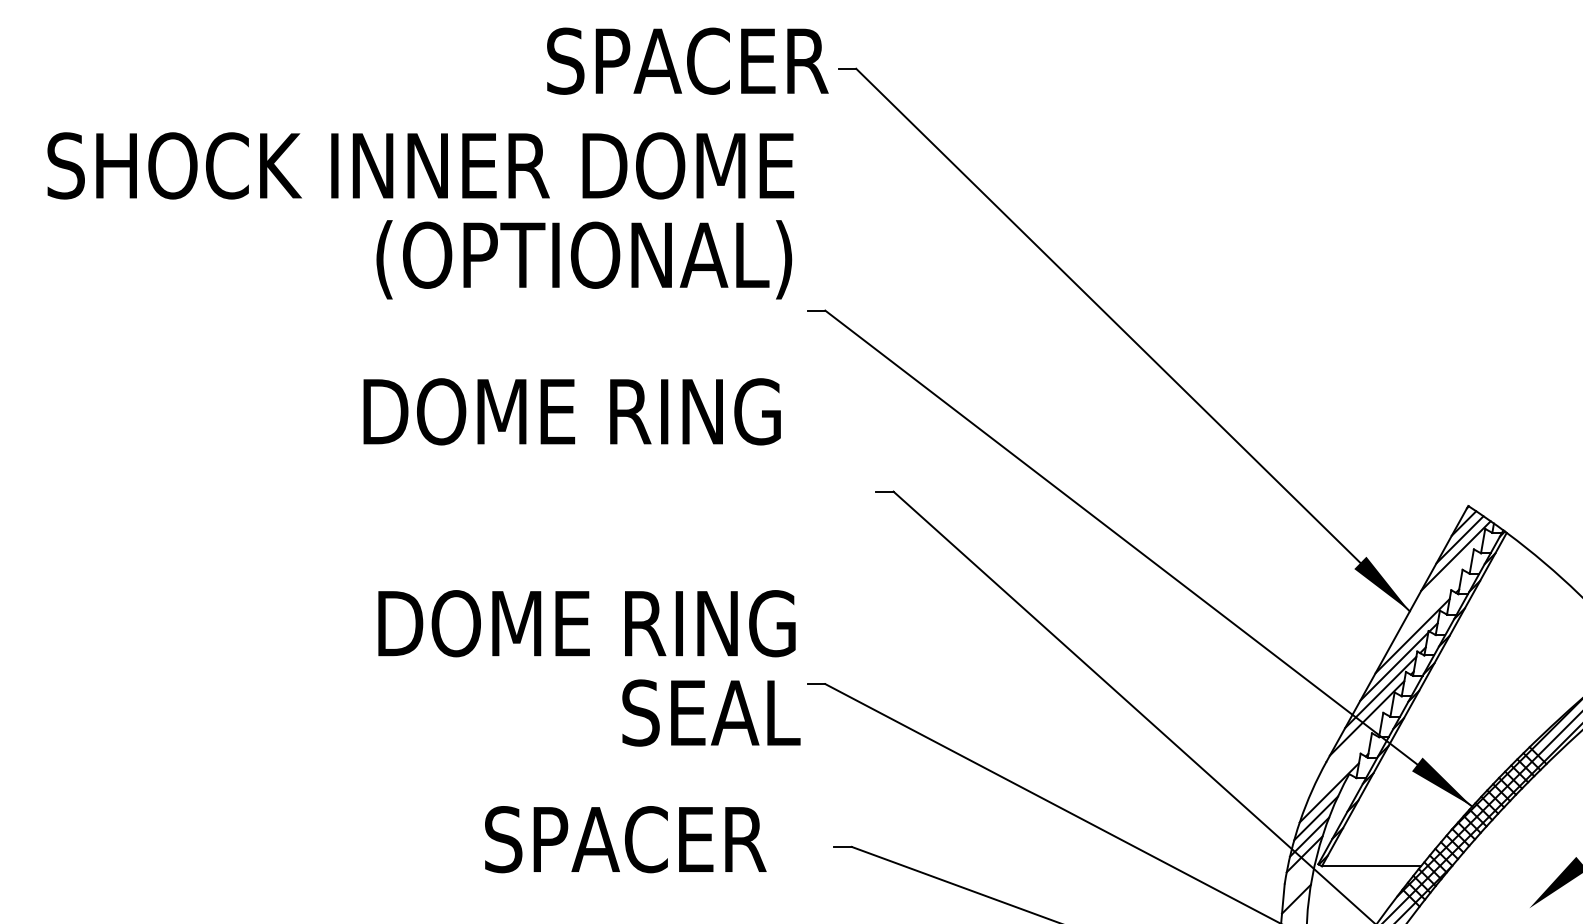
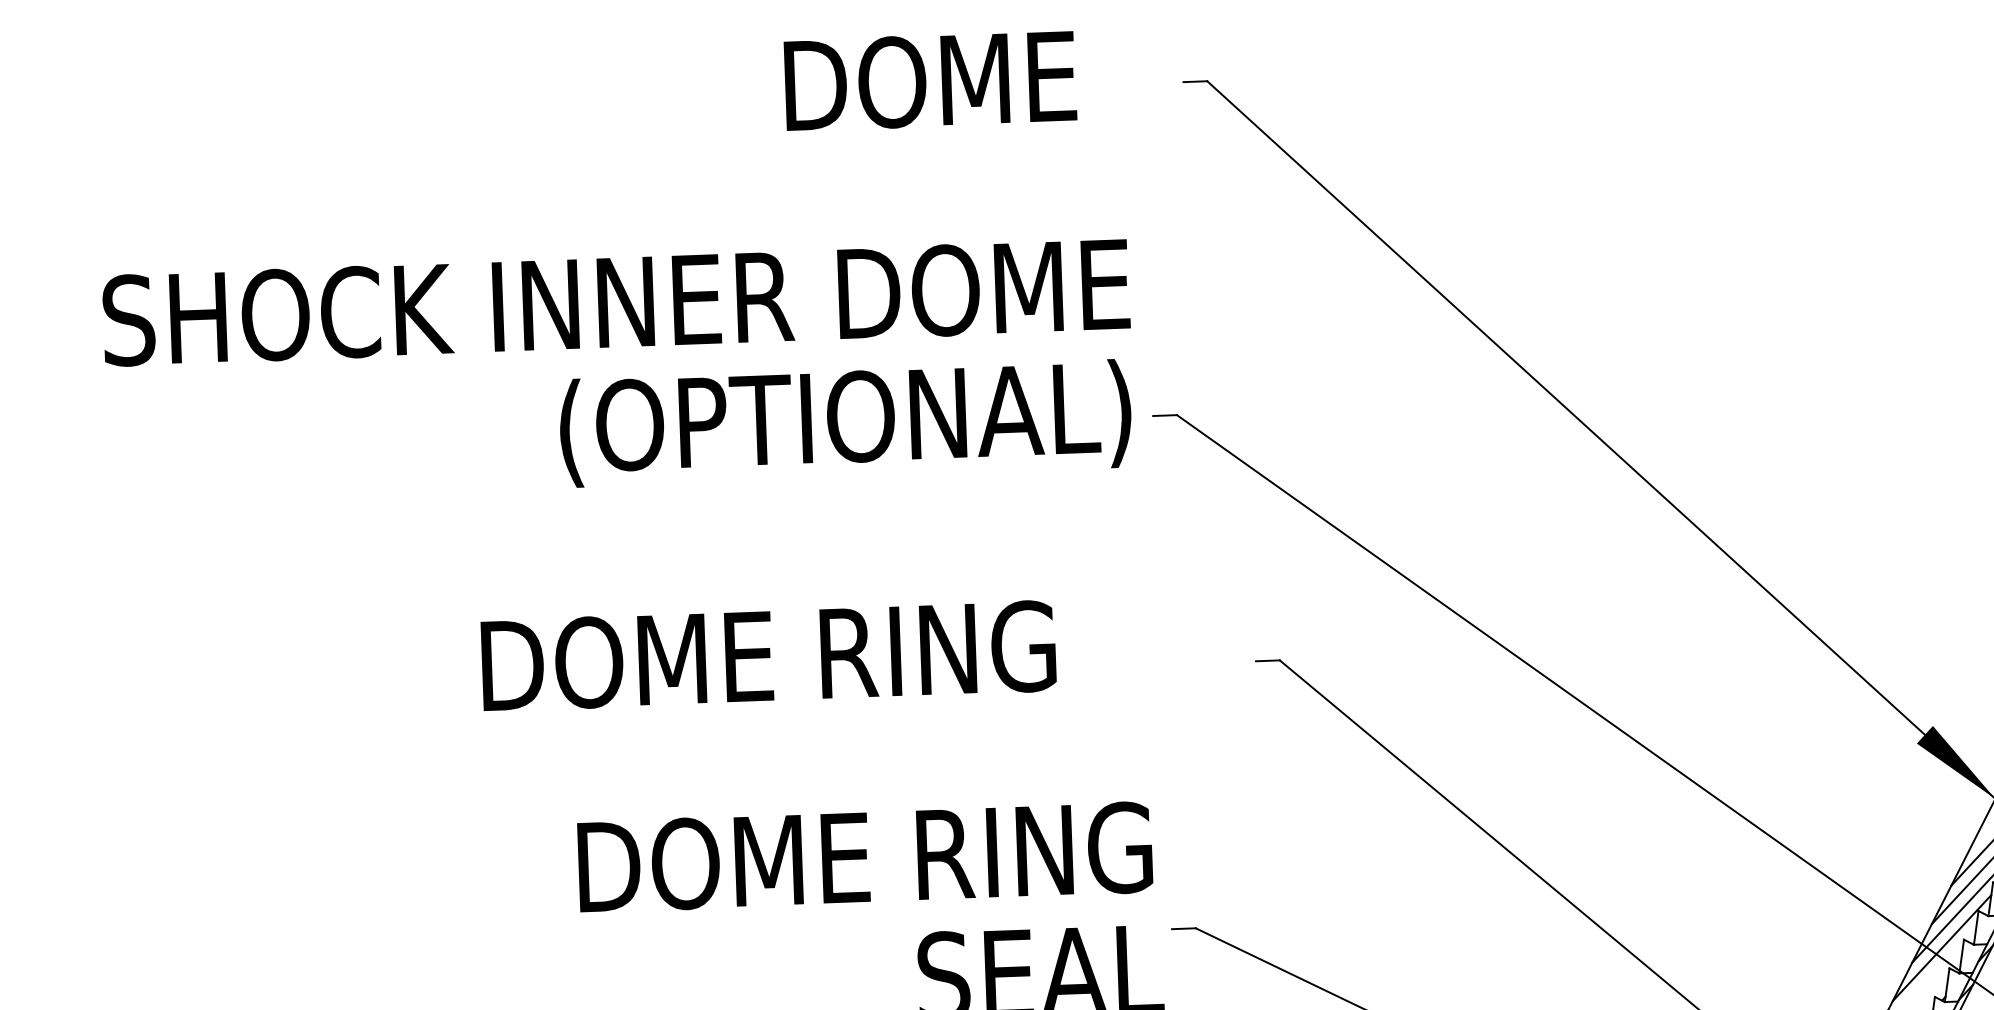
text: (687, 60) -> (975, 78), SPACER -> DOME
text: (420, 215) -> (618, 370), moved
text: (571, 411) -> (767, 655), moved

